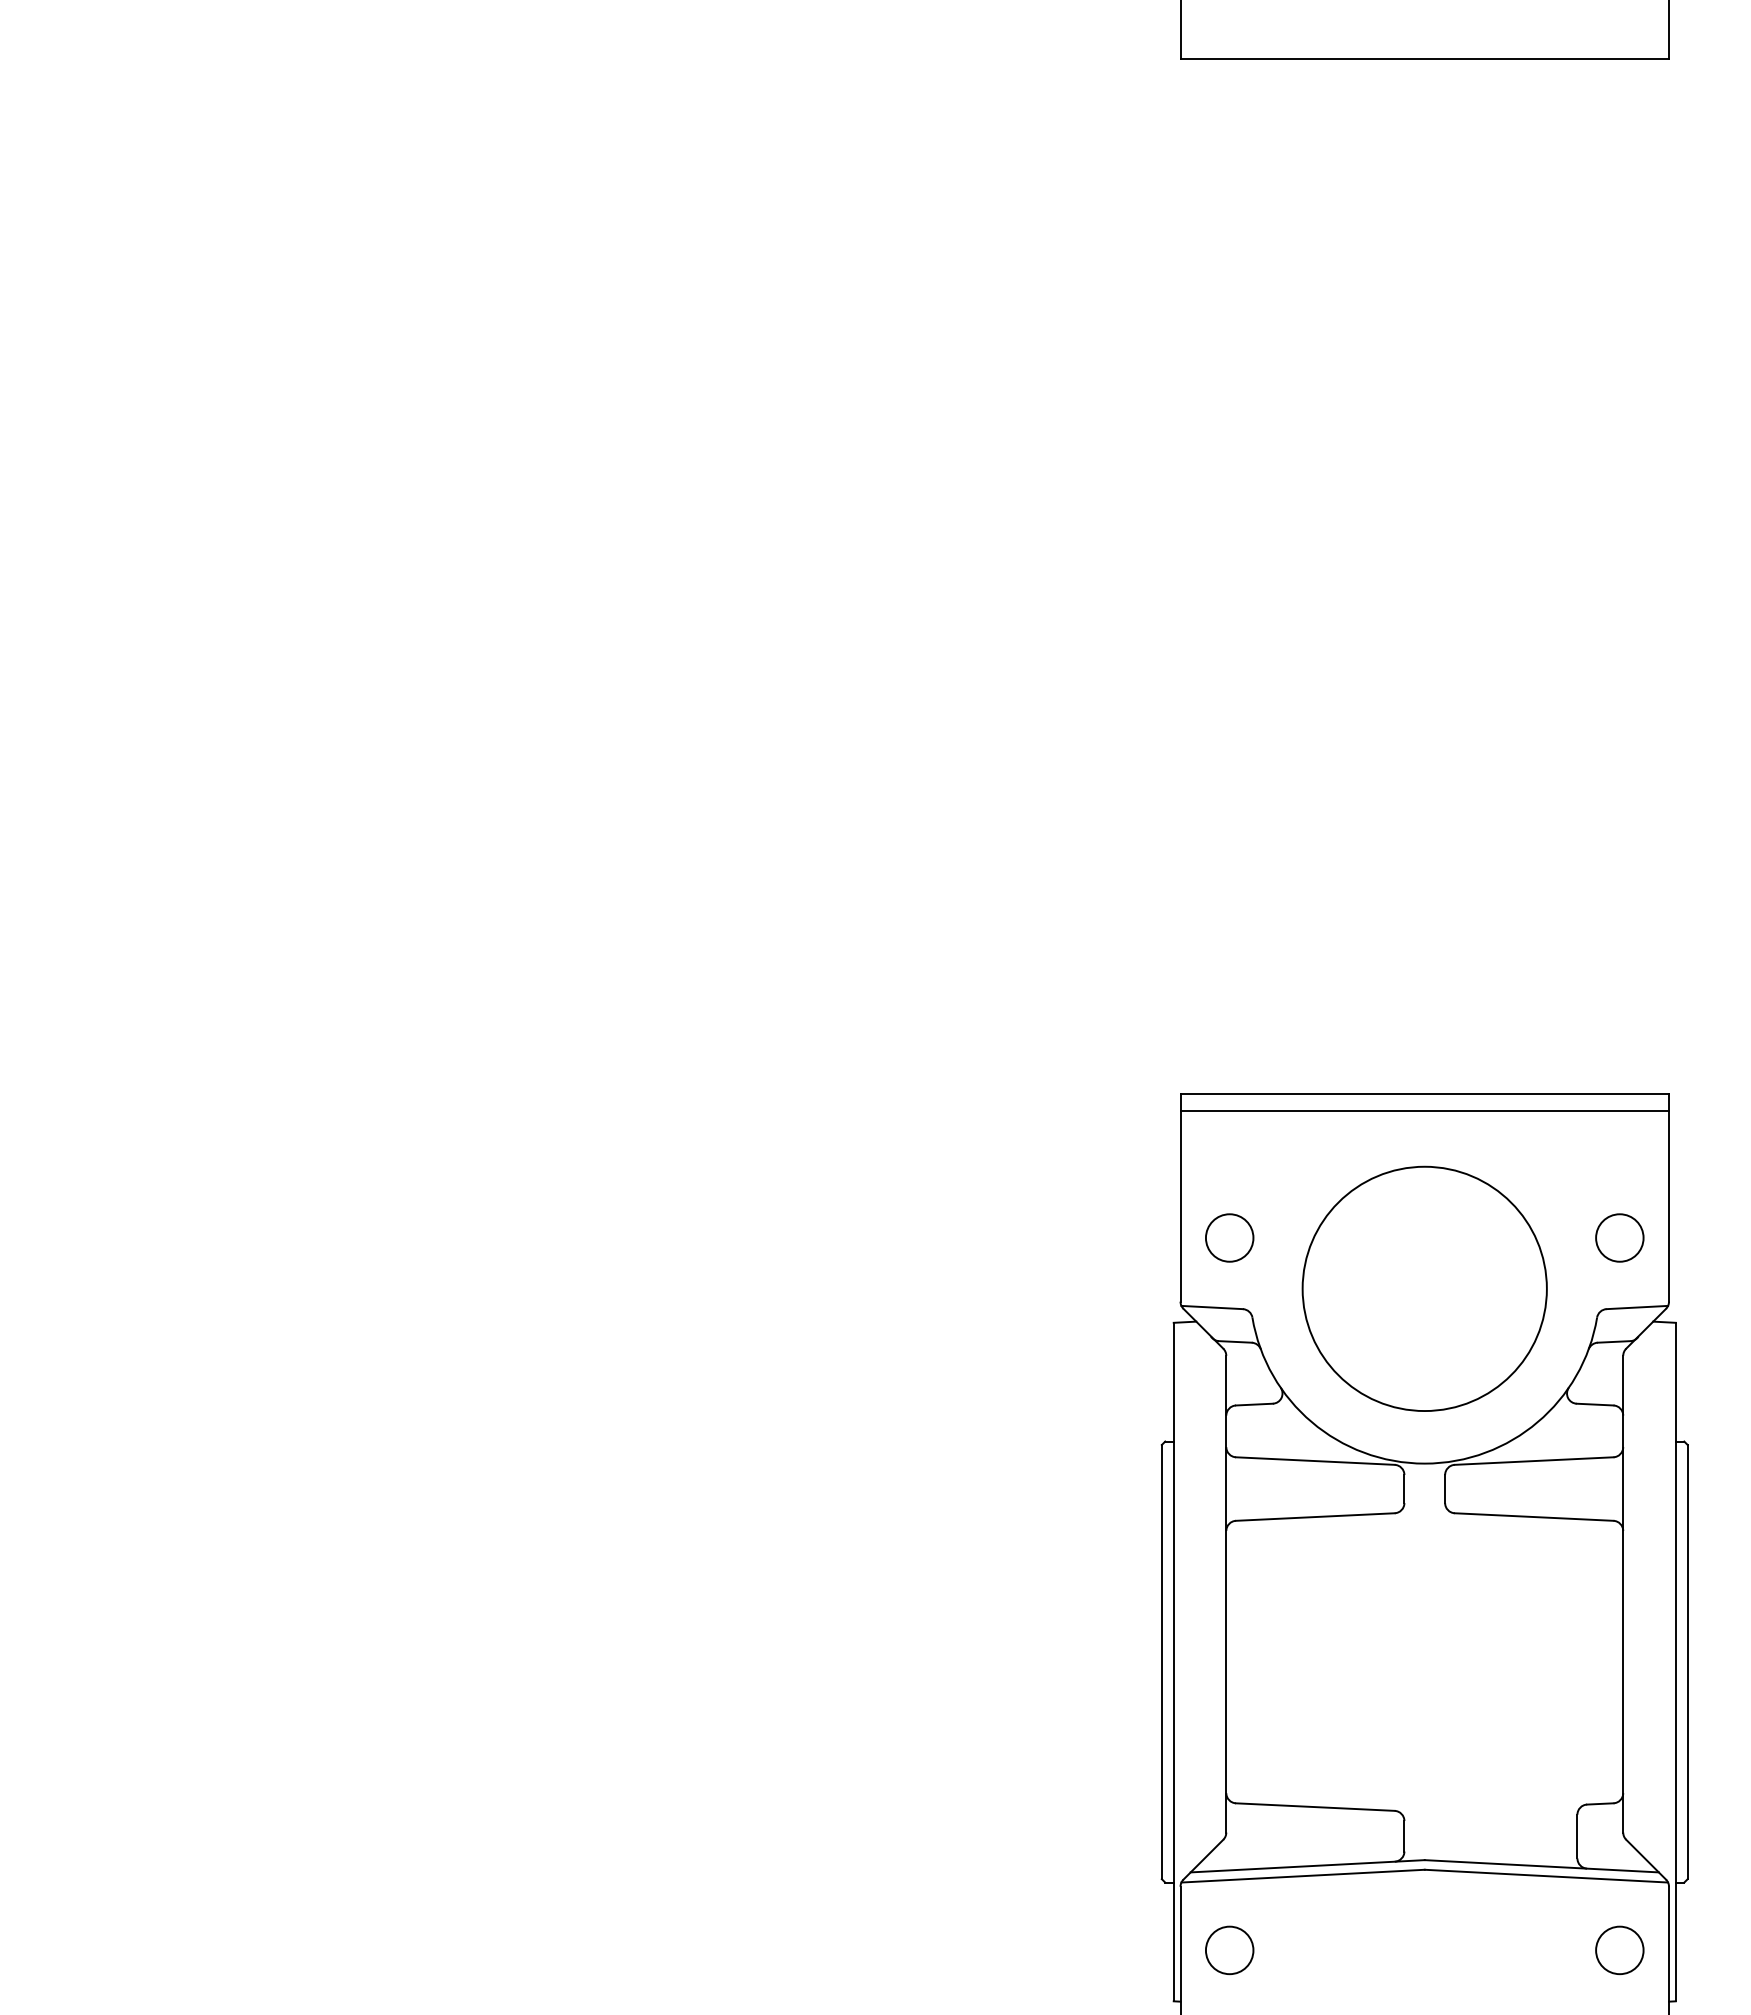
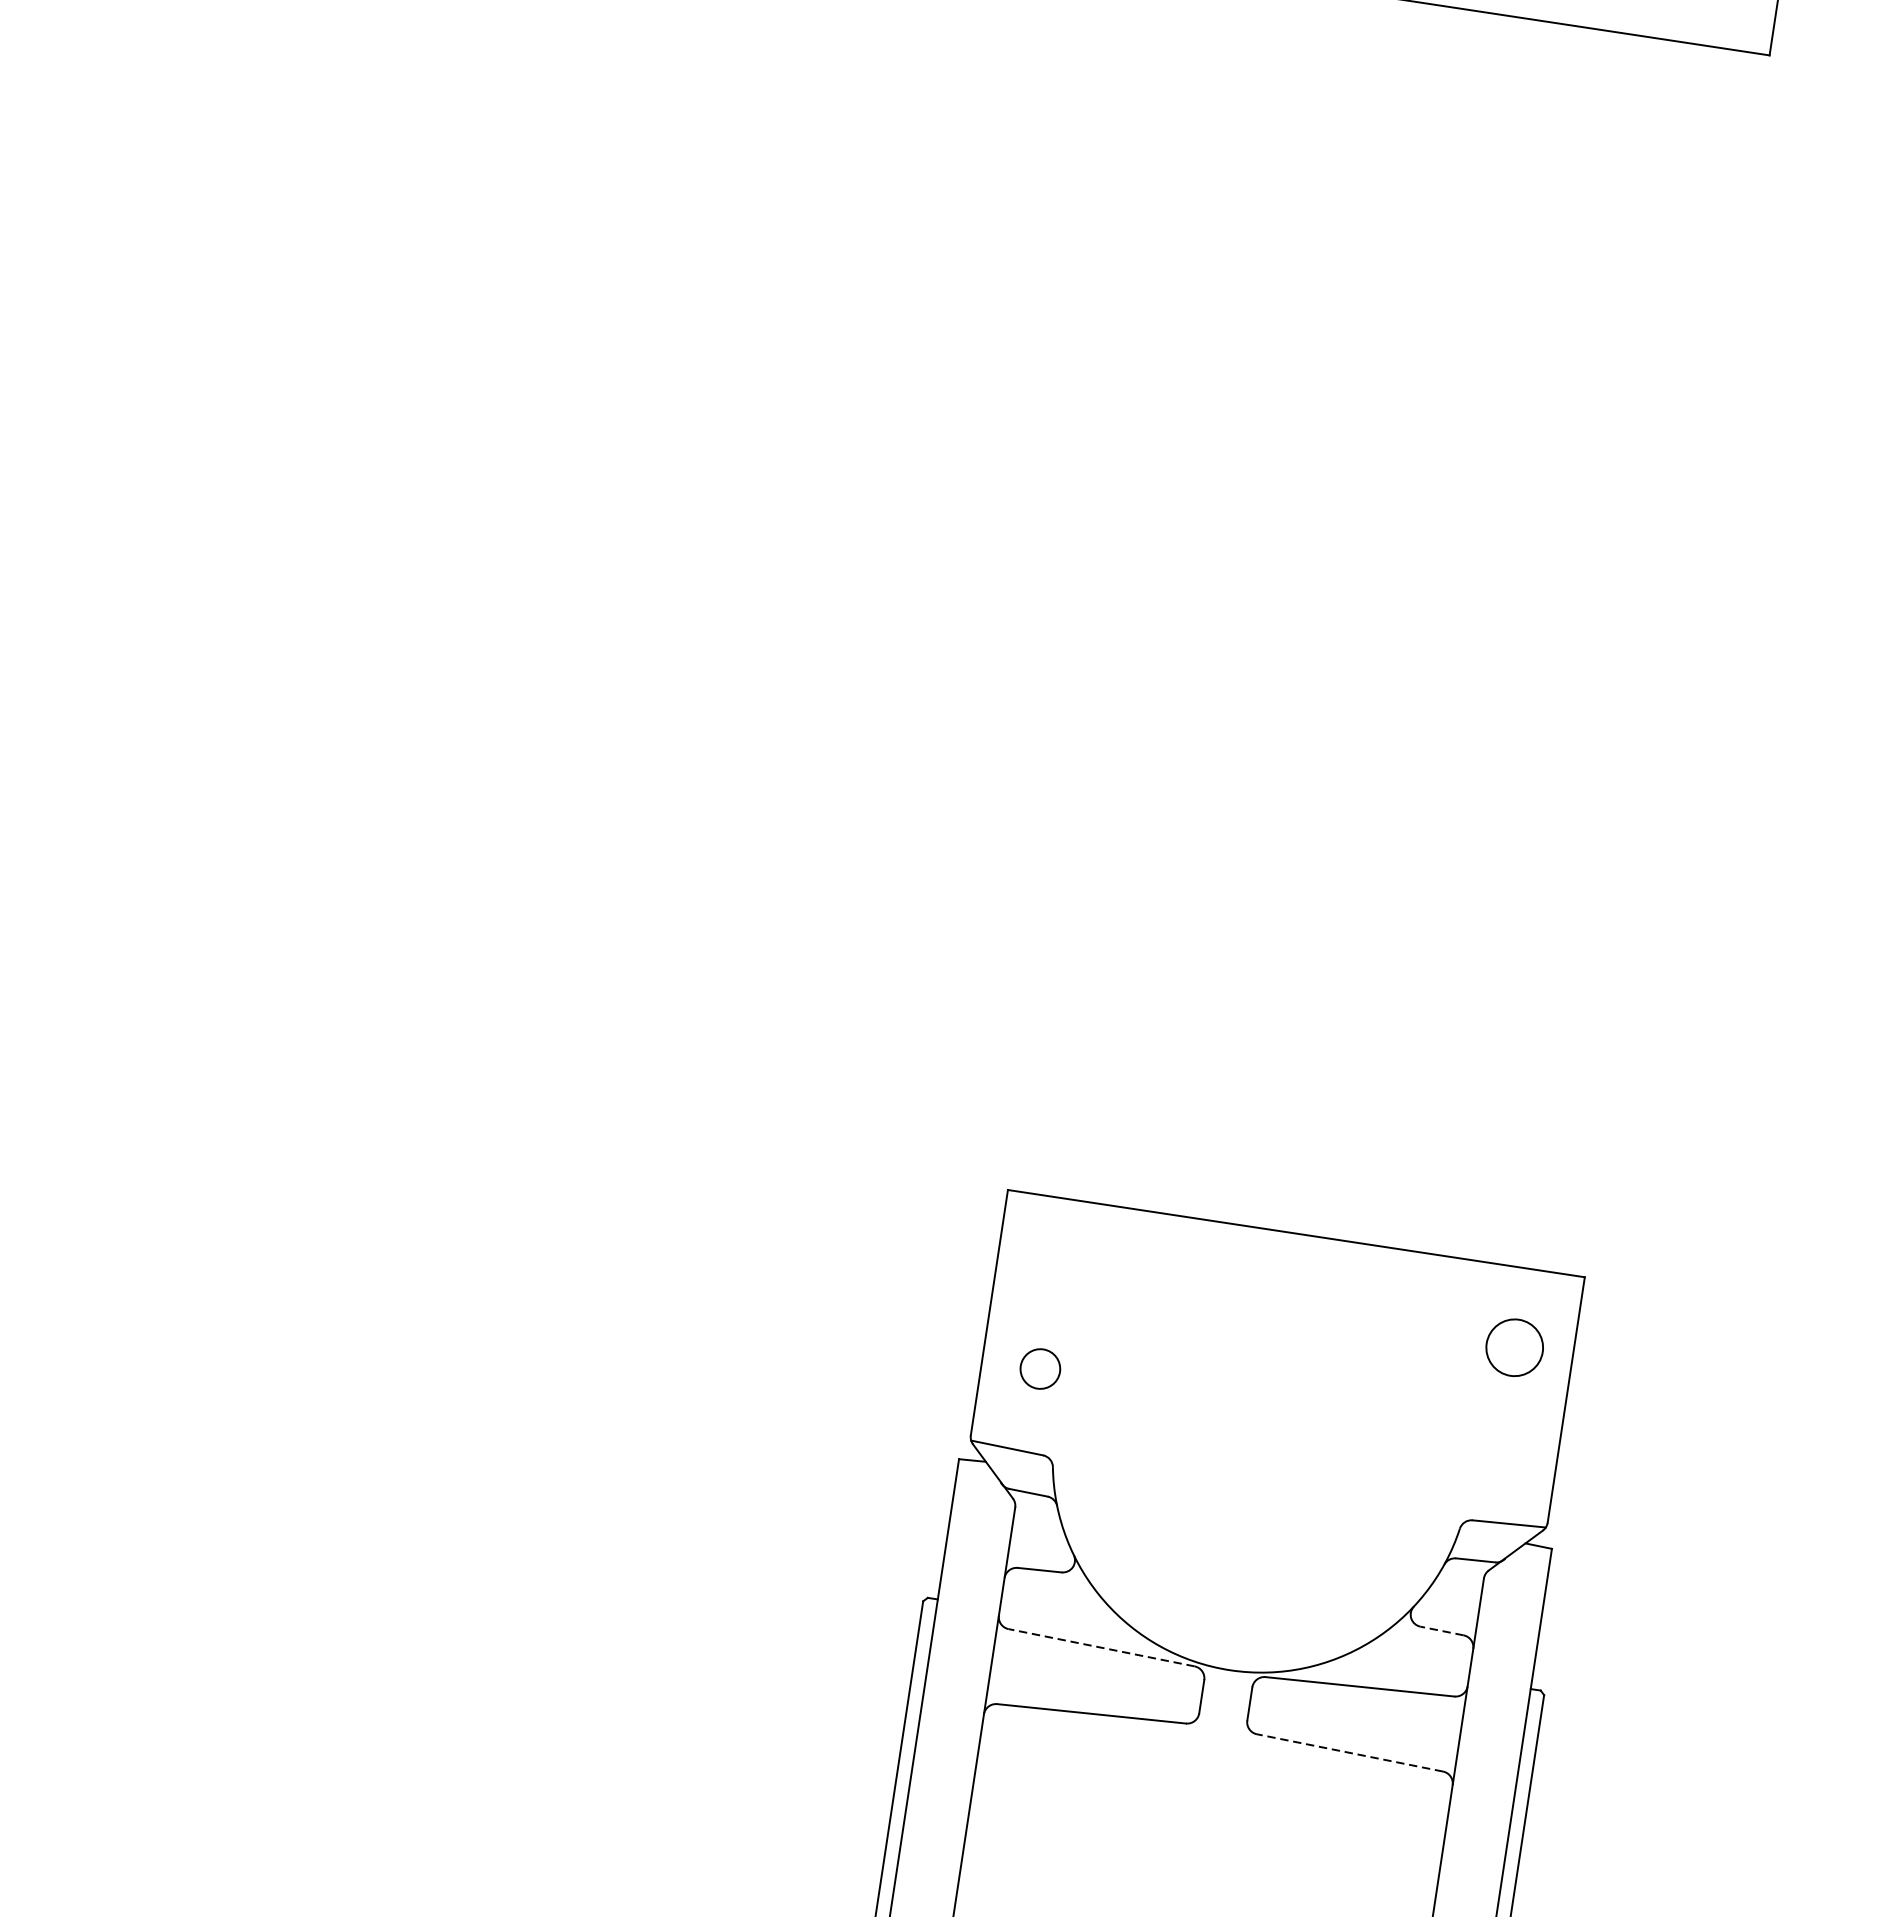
line: (1424, 1110) -> (1293, 1253), removed
circle: (1229, 1237) -> (1040, 1368), size x0.7
circle: (1619, 1237) -> (1514, 1347), moved
circle: (1424, 1288) -> (1261, 1463), removed
line: (1594, 1404) -> (1441, 1630), solid -> dashed
line: (1314, 1461) -> (1100, 1648), solid -> dashed
line: (1533, 1517) -> (1349, 1753), solid -> dashed

